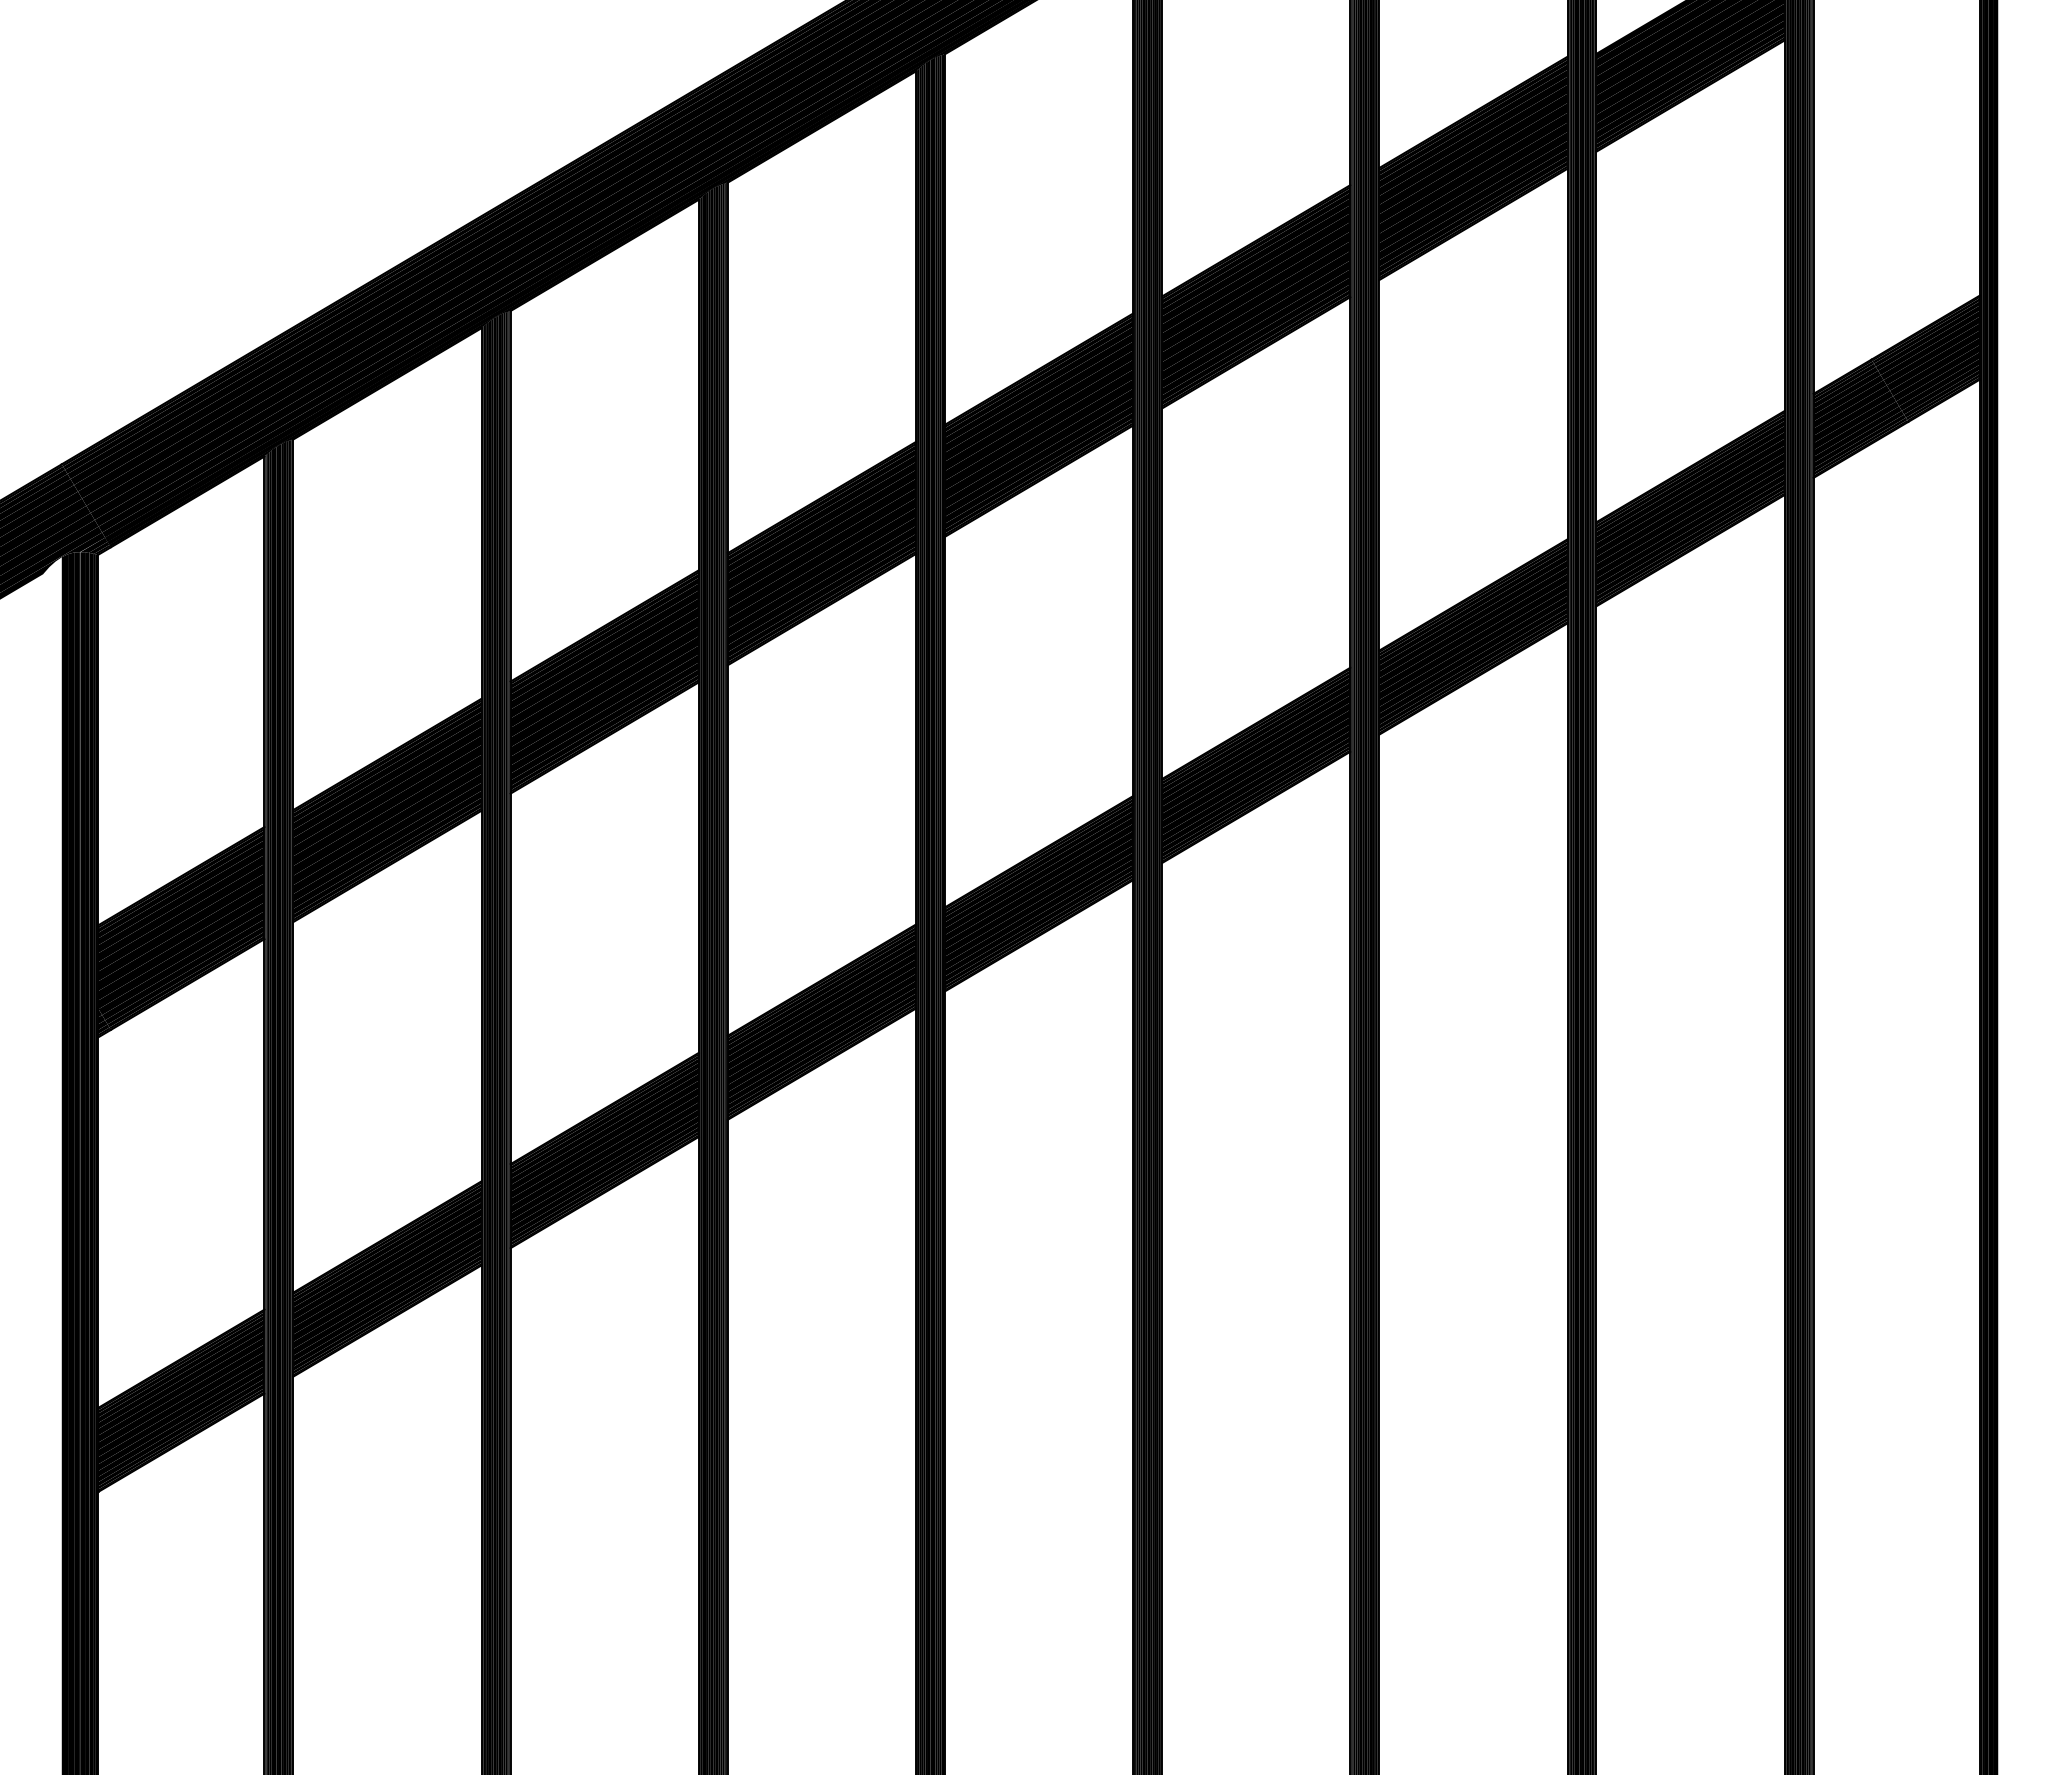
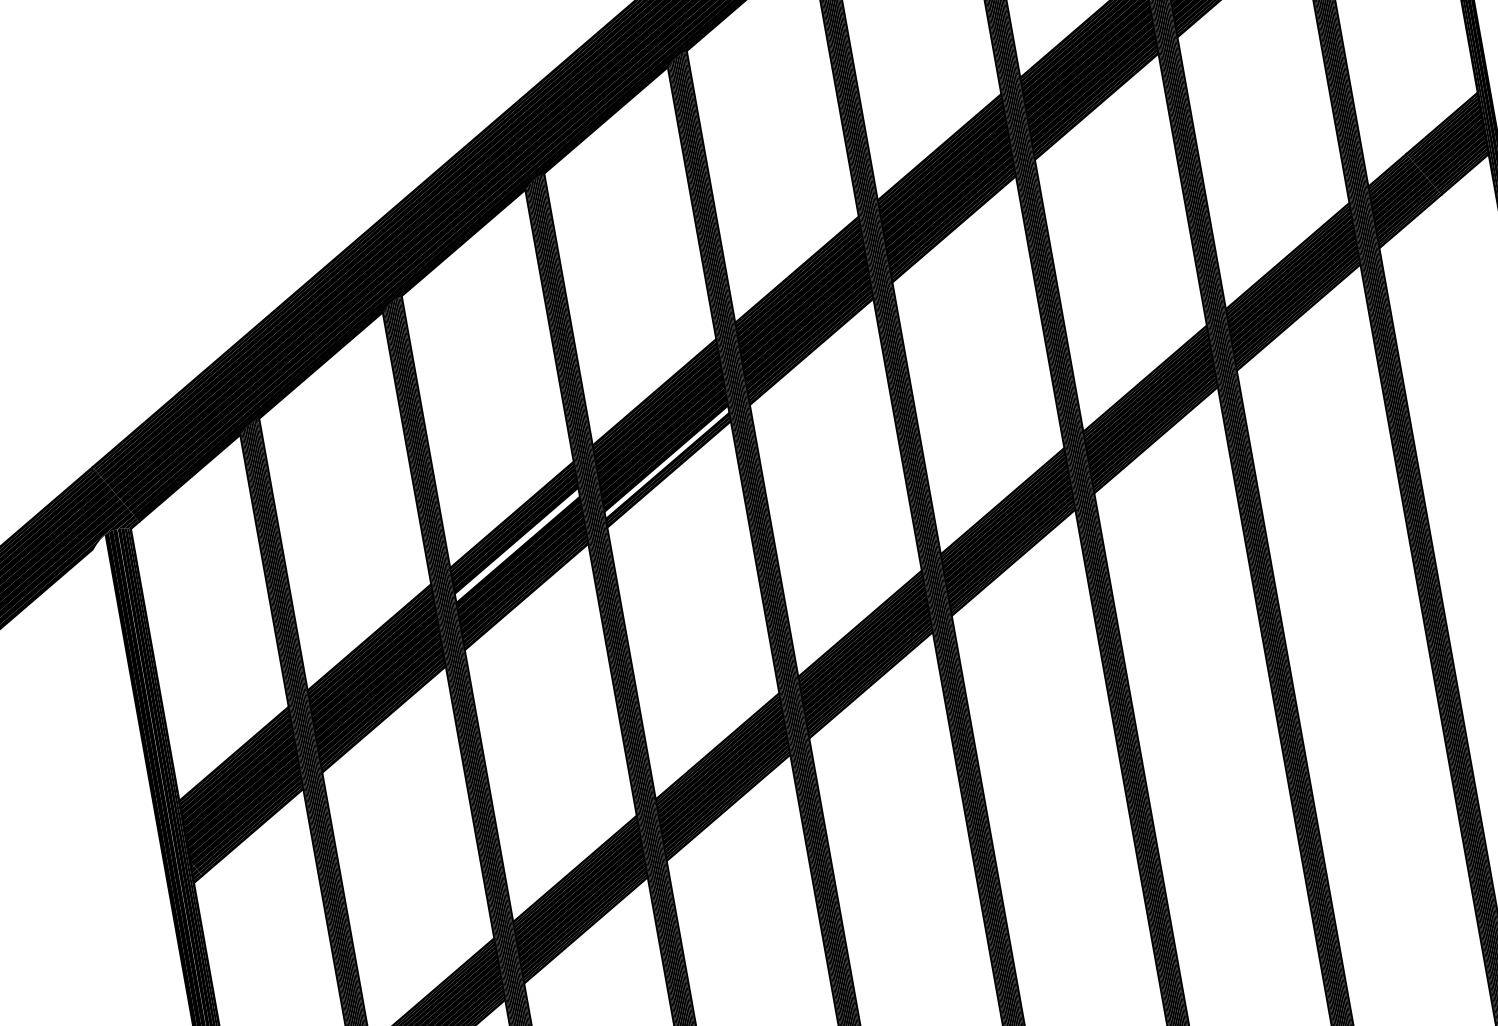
fill: (821, 592) -> (666, 461), removed
fill: (604, 667) -> (517, 545), removed

